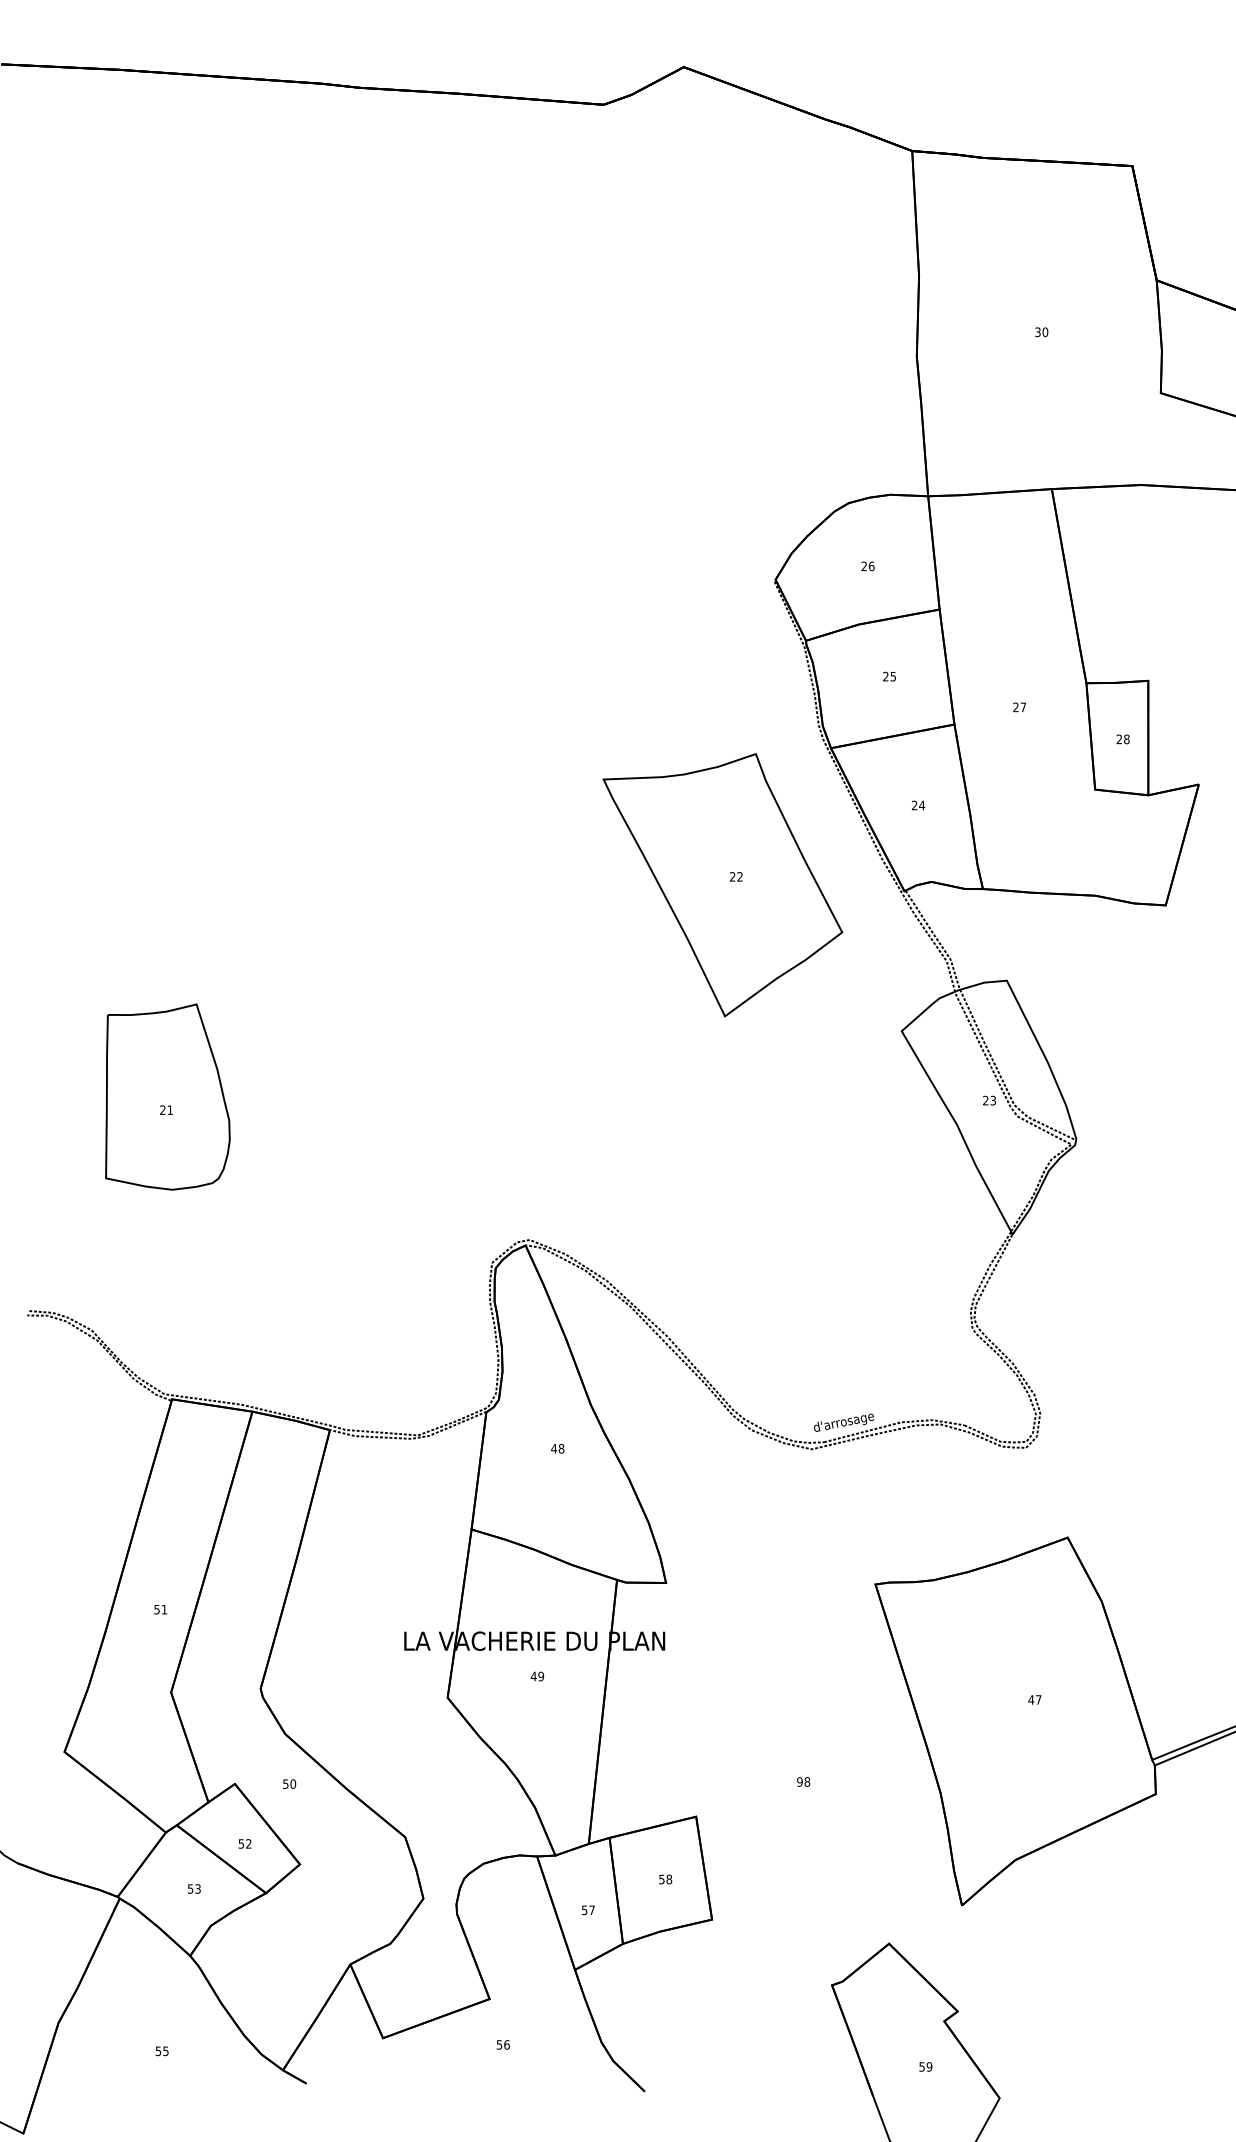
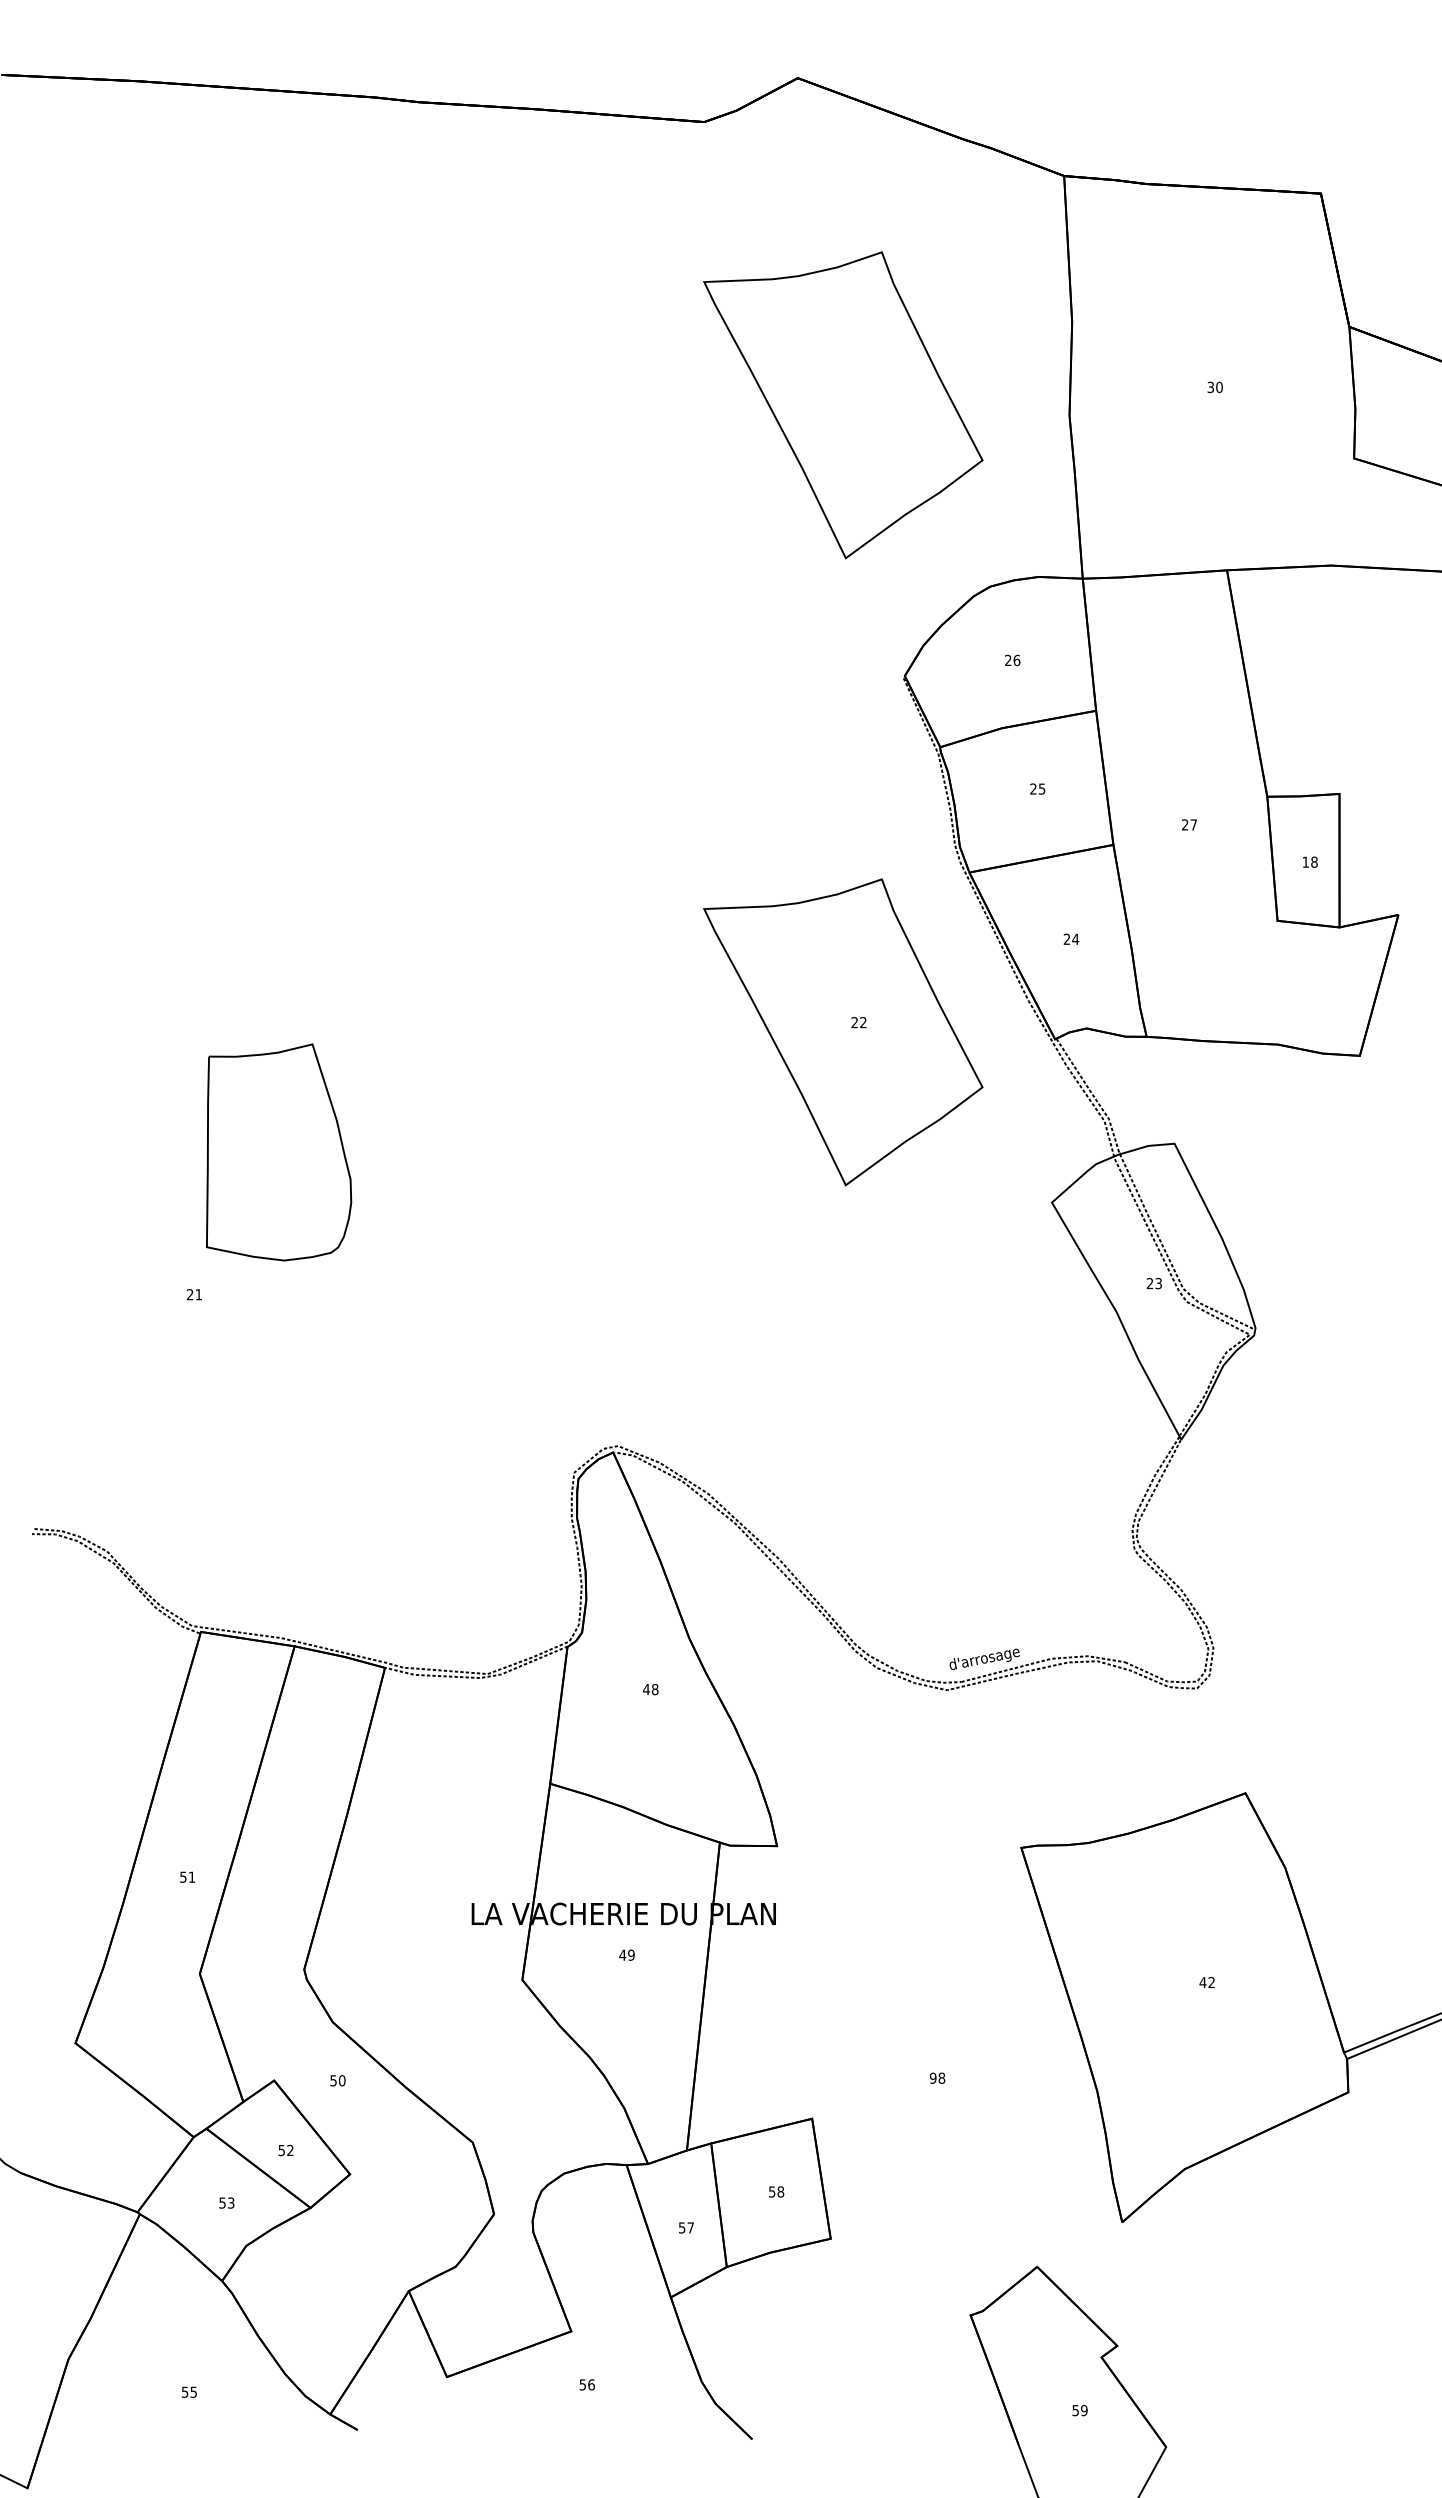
part: (723, 347) -> (843, 405), added
text: (1119, 738) -> (1305, 861), 28 -> 18
part: (168, 1097) -> (279, 1152), moved
text: (1038, 1699) -> (1211, 1982), 47 -> 42

